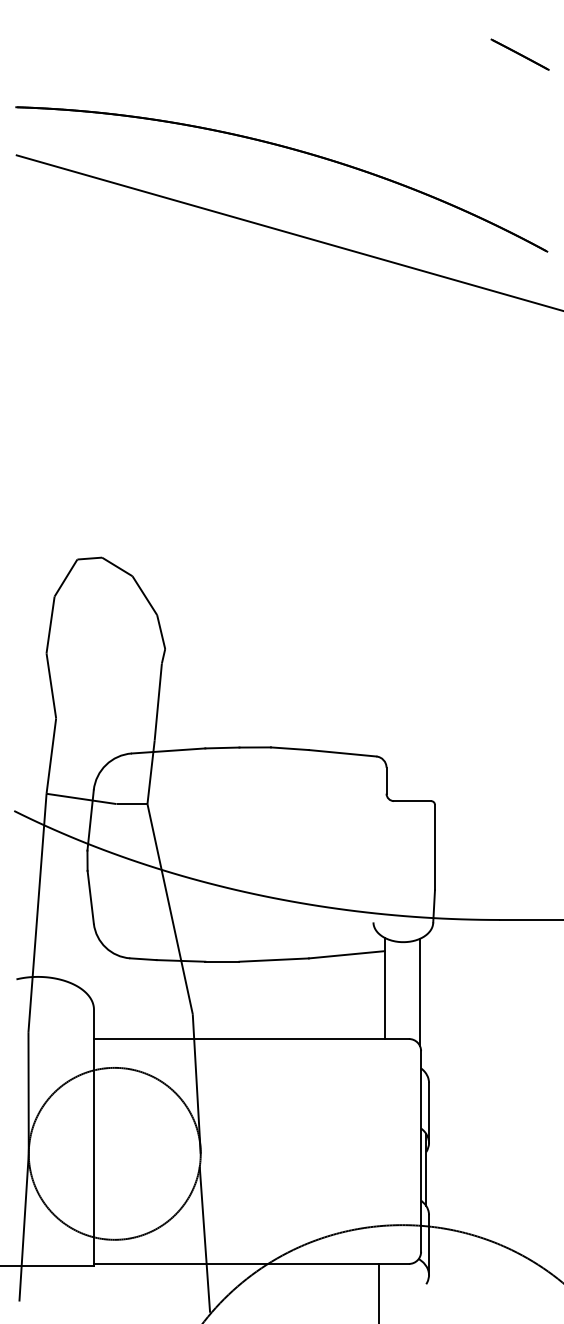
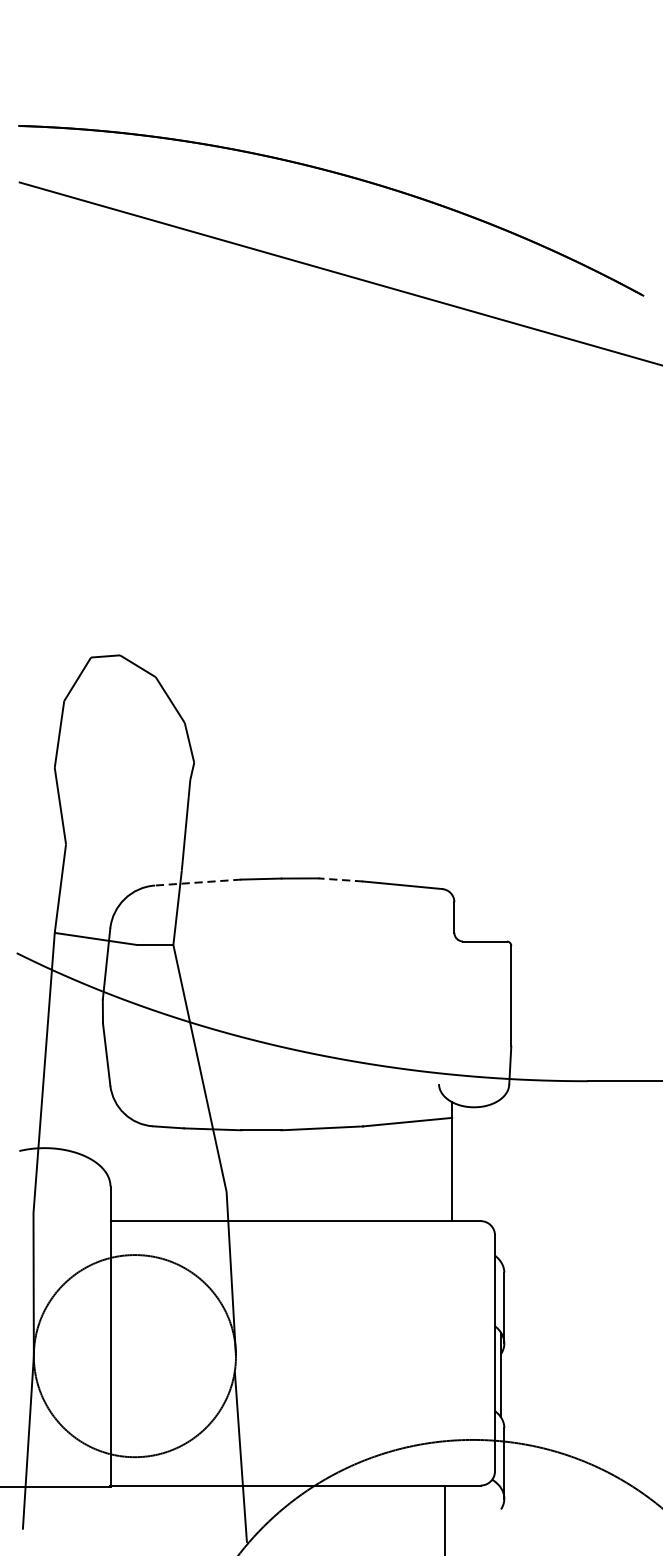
line: (519, 54) -> (610, 63), removed
line: (289, 748) -> (340, 879), solid -> dashed
line: (168, 750) -> (198, 882), solid -> dashed
line: (420, 992) -> (494, 1166), removed

